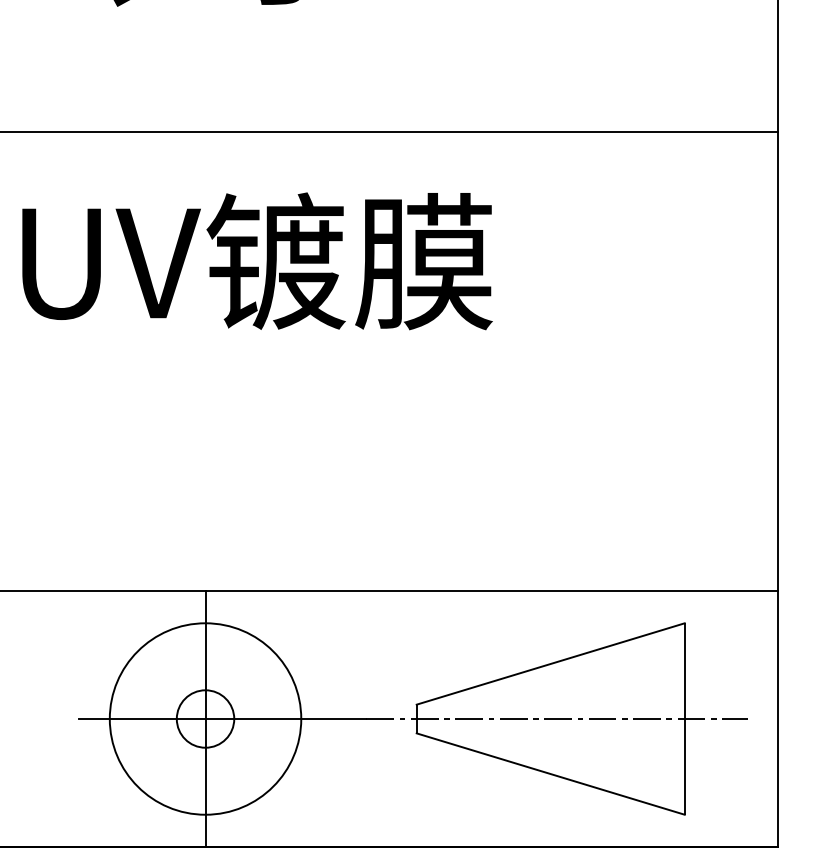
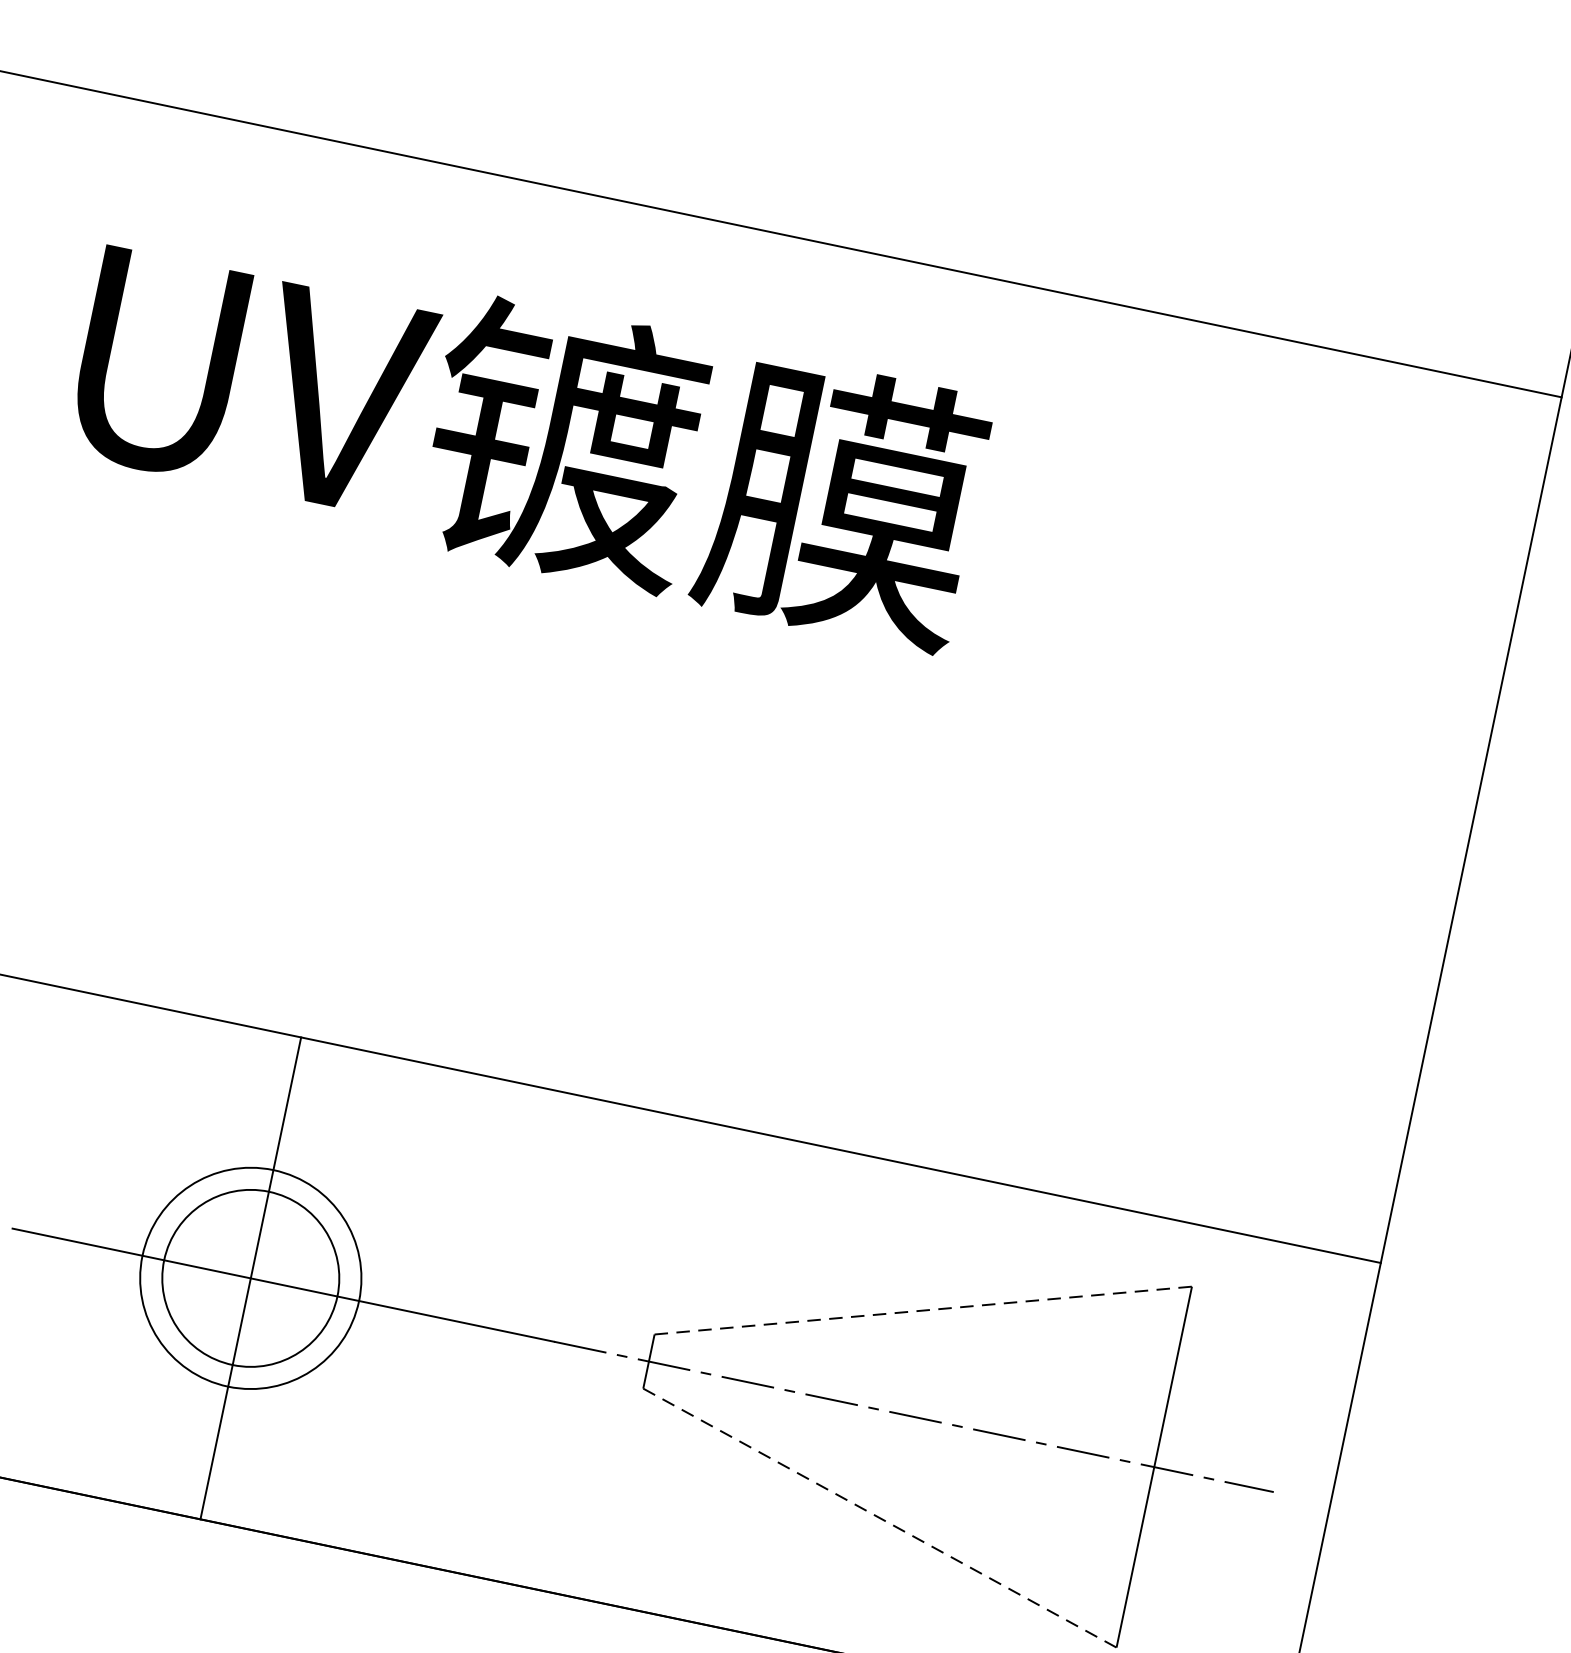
line: (551, 663) -> (924, 1309), solid -> dashed
circle: (205, 718) -> (250, 1277), size x0.6
circle: (205, 718) -> (250, 1277), size x1.6
line: (551, 774) -> (881, 1519), solid -> dashed

